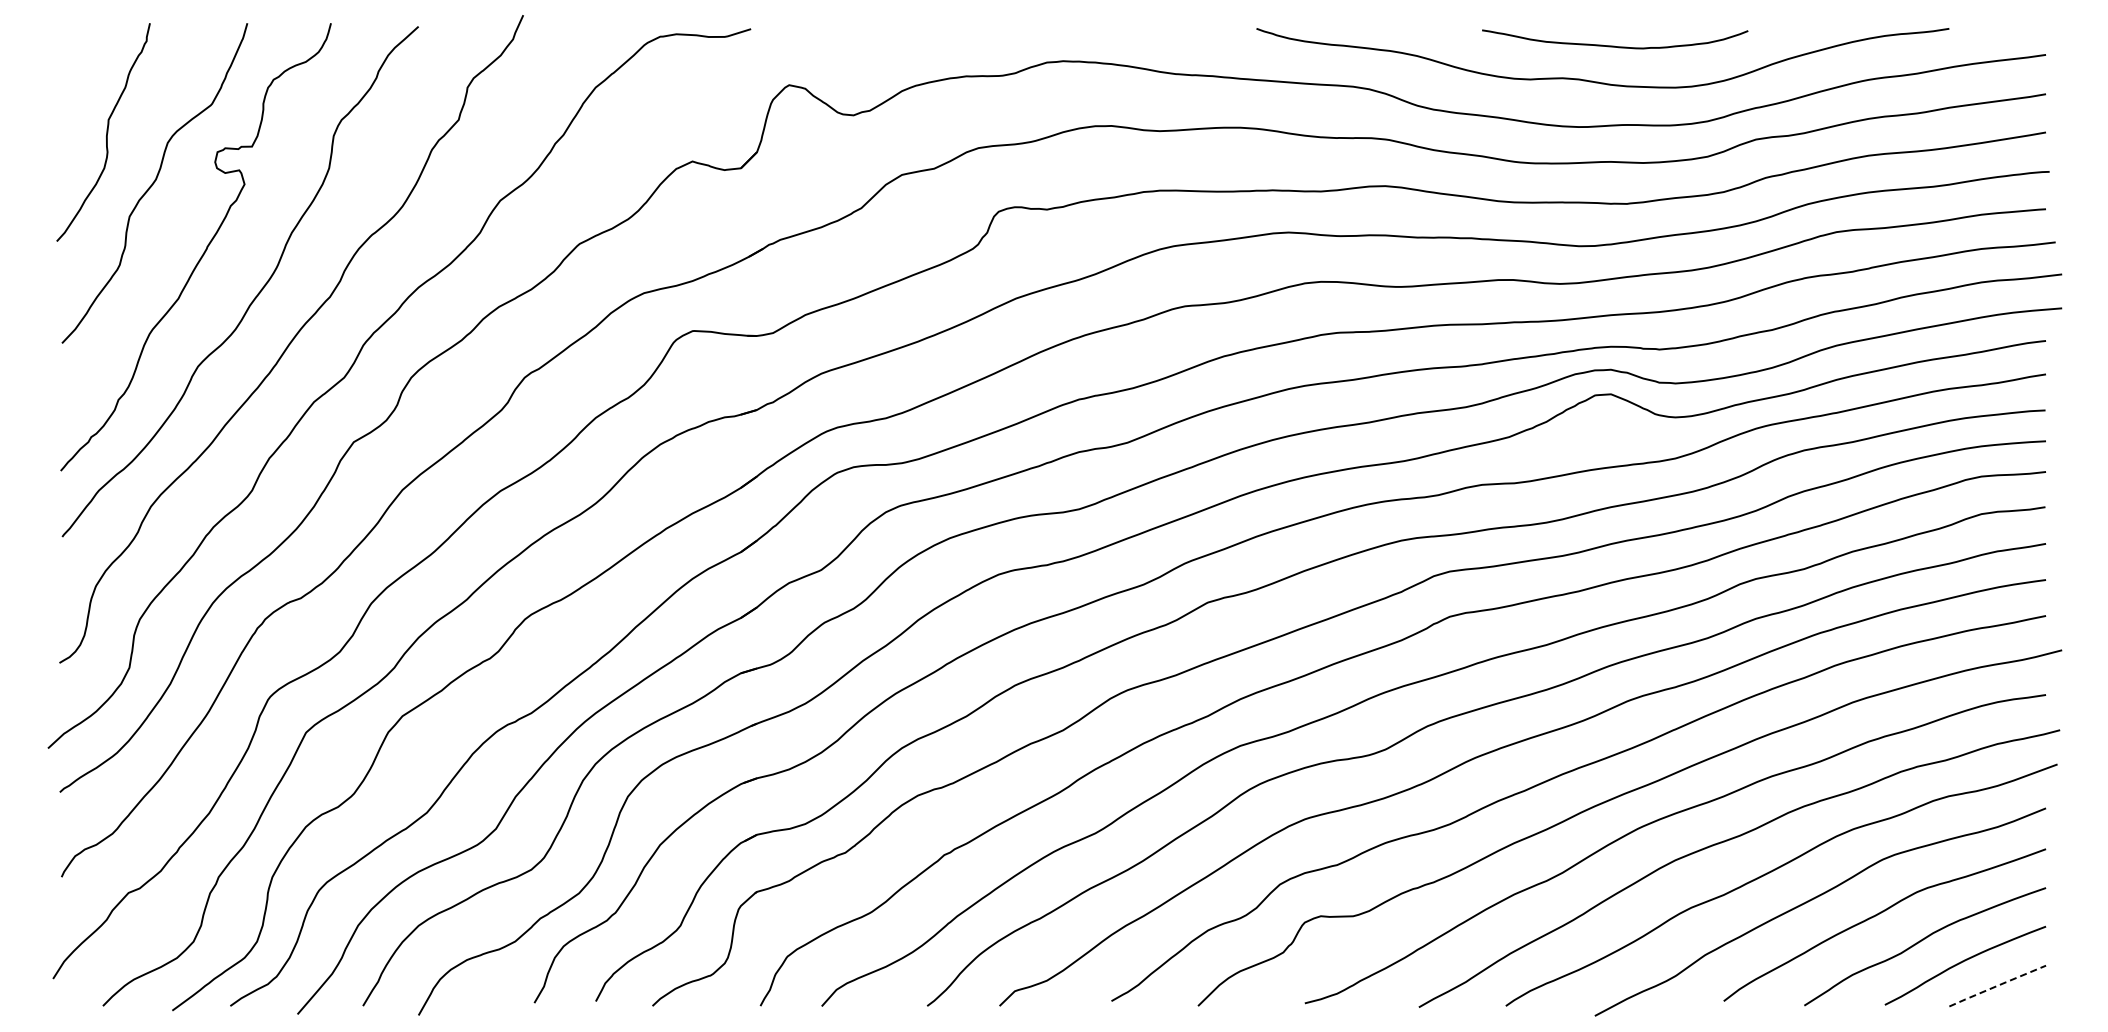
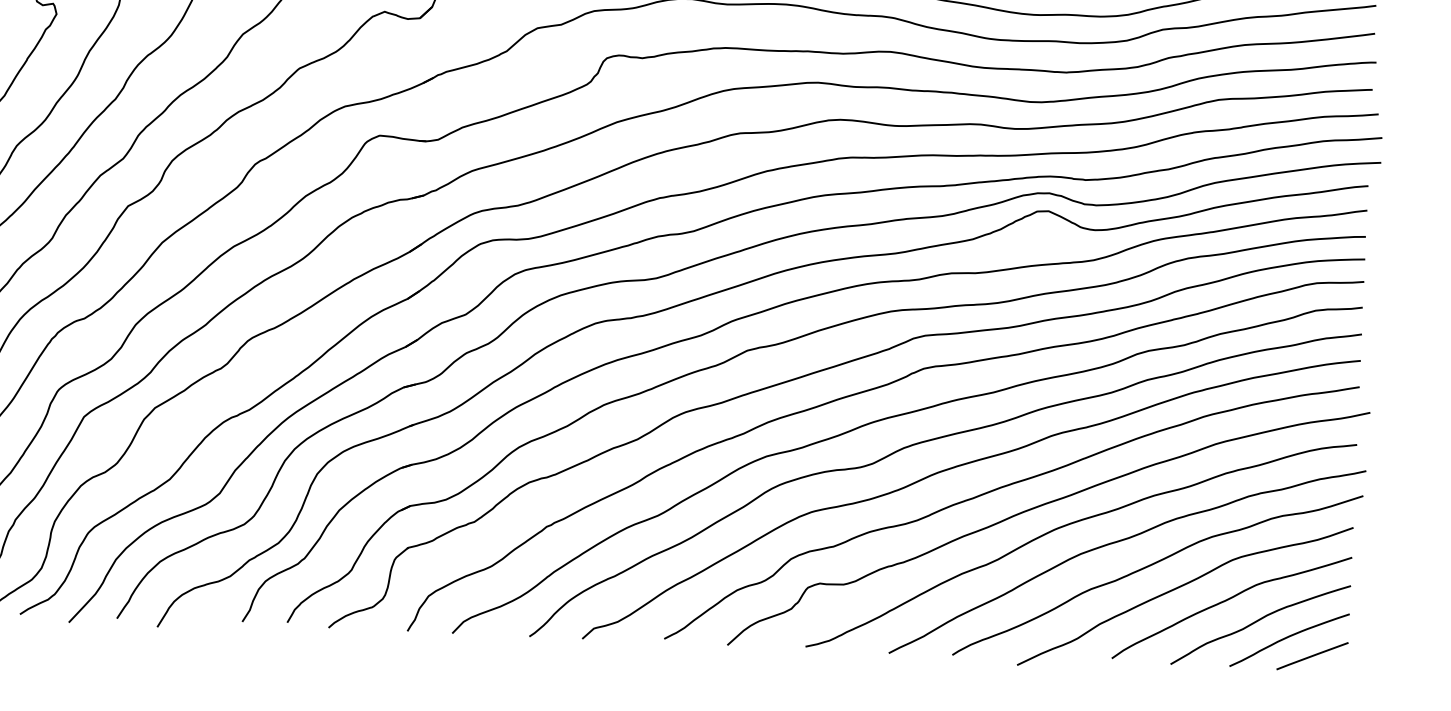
line: (1997, 985) -> (1312, 655), dashed -> solid

